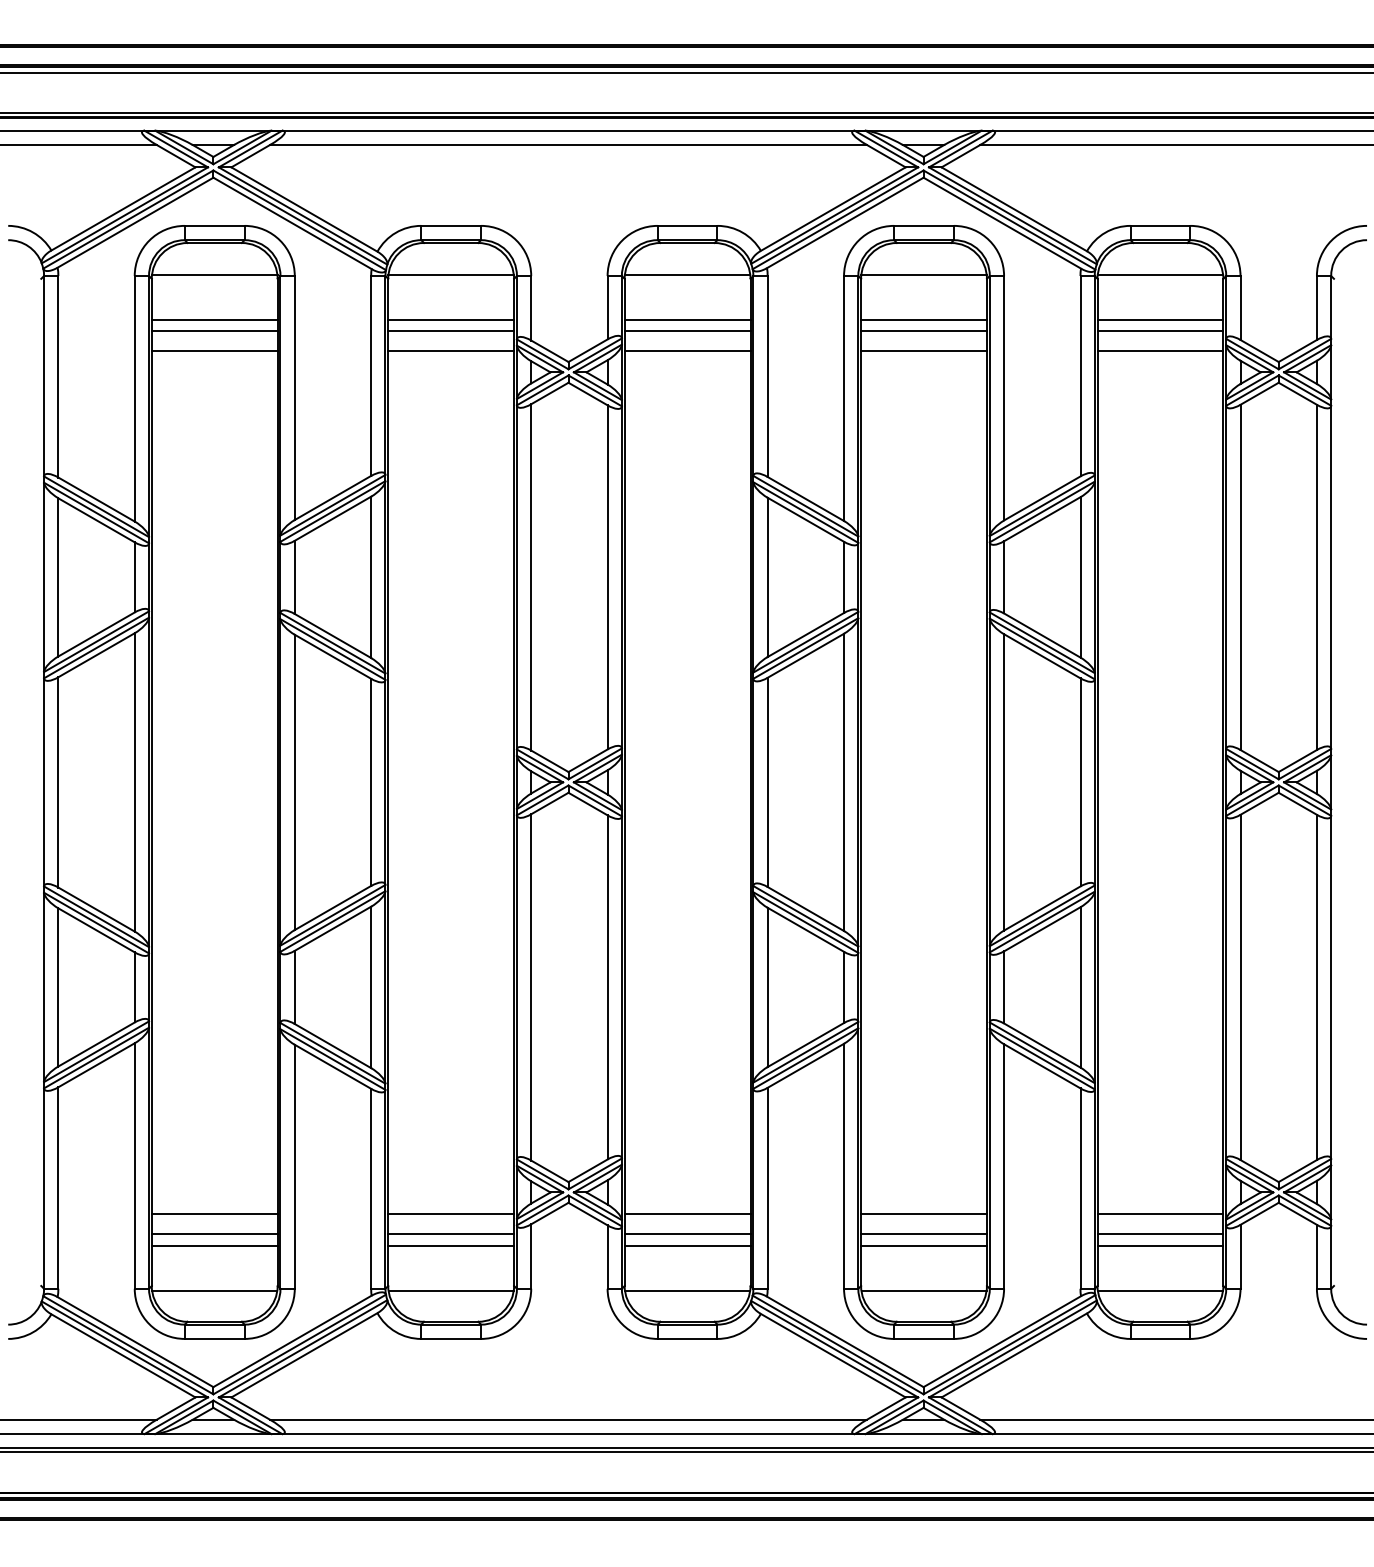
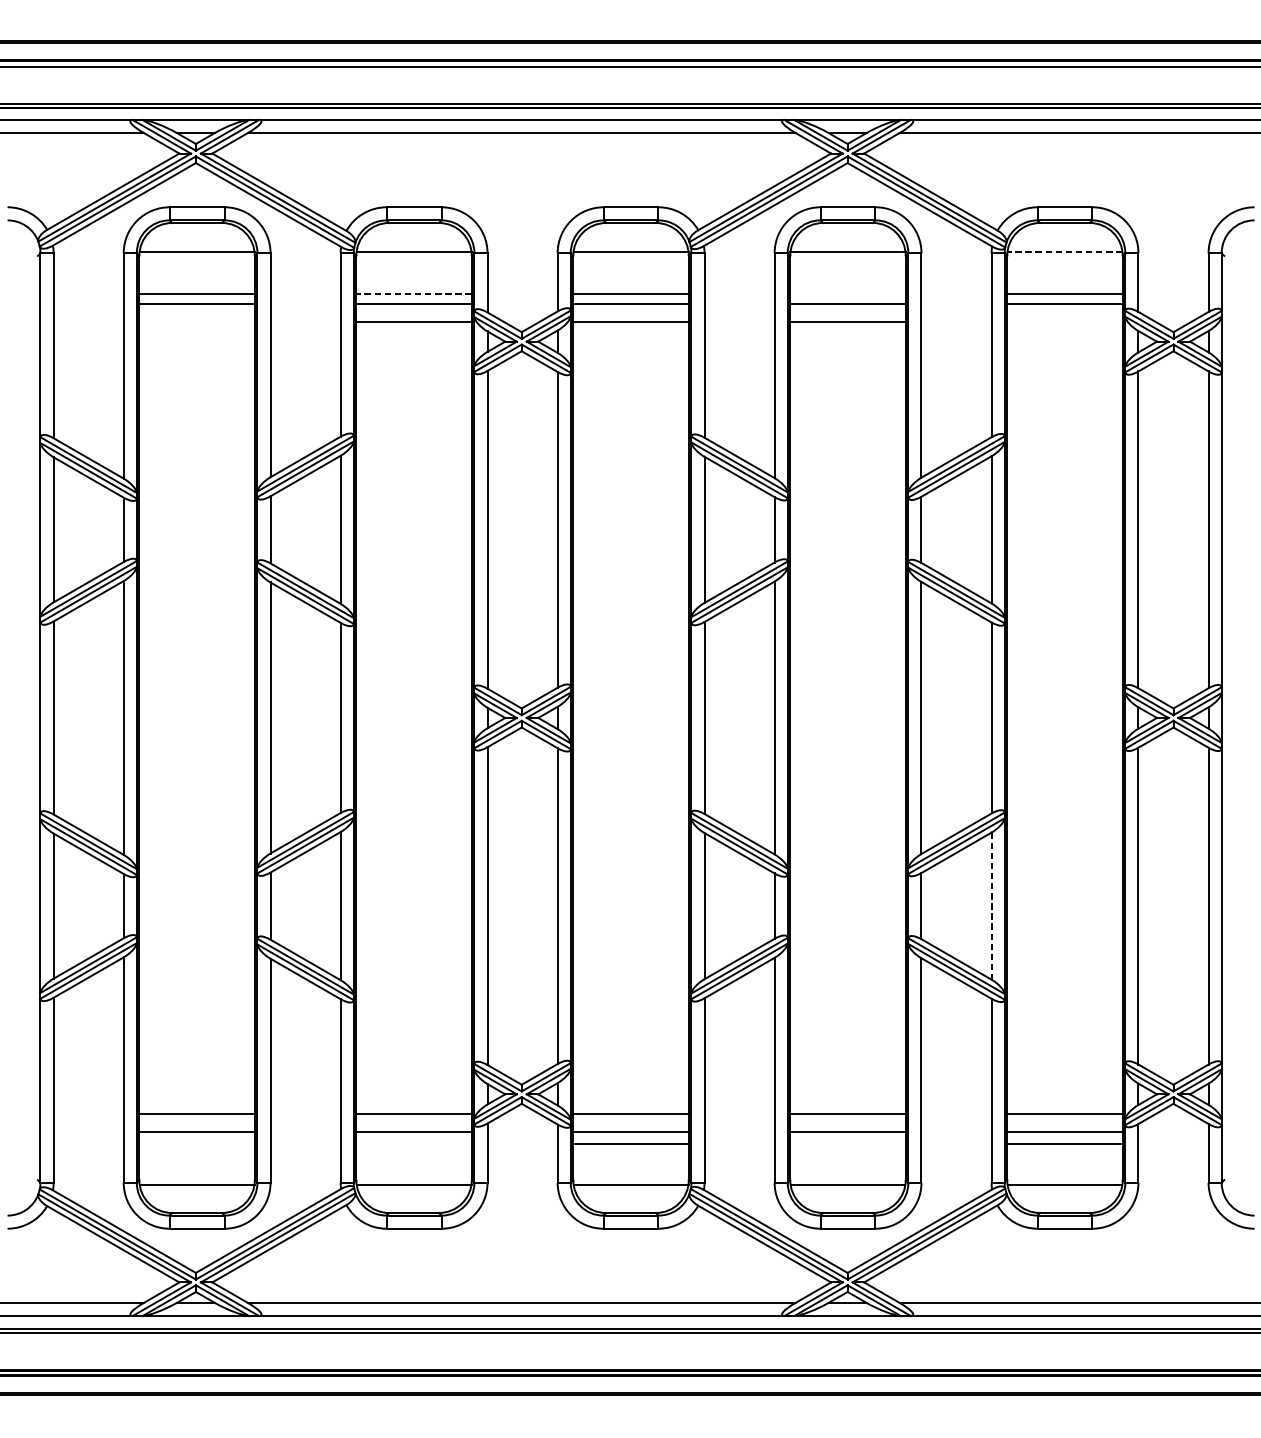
line: (1160, 275) -> (1065, 252), solid -> dashed
line: (451, 320) -> (414, 294), solid -> dashed
line: (923, 320) -> (847, 294), removed
line: (214, 351) -> (196, 322), removed
line: (1160, 351) -> (1065, 322), removed
line: (1080, 987) -> (991, 906), solid -> dashed
line: (214, 1246) -> (196, 1143), removed
line: (451, 1246) -> (414, 1143), removed
line: (923, 1246) -> (847, 1143), removed

